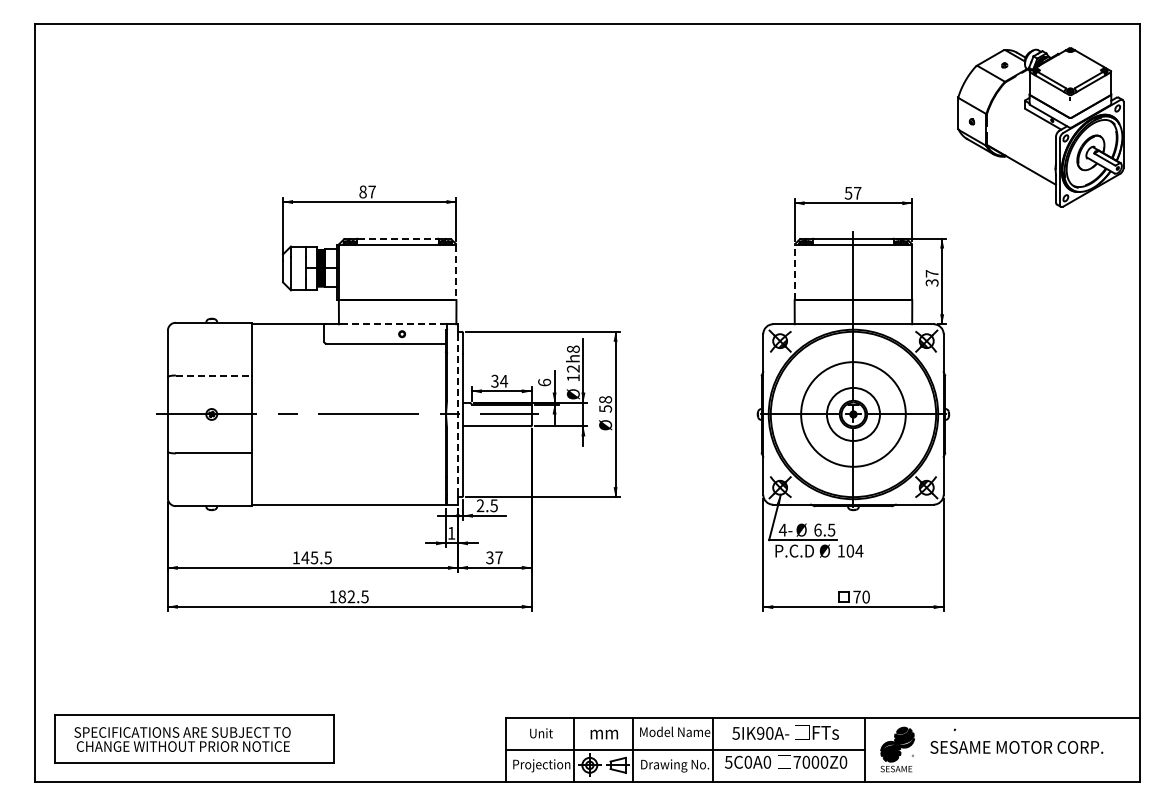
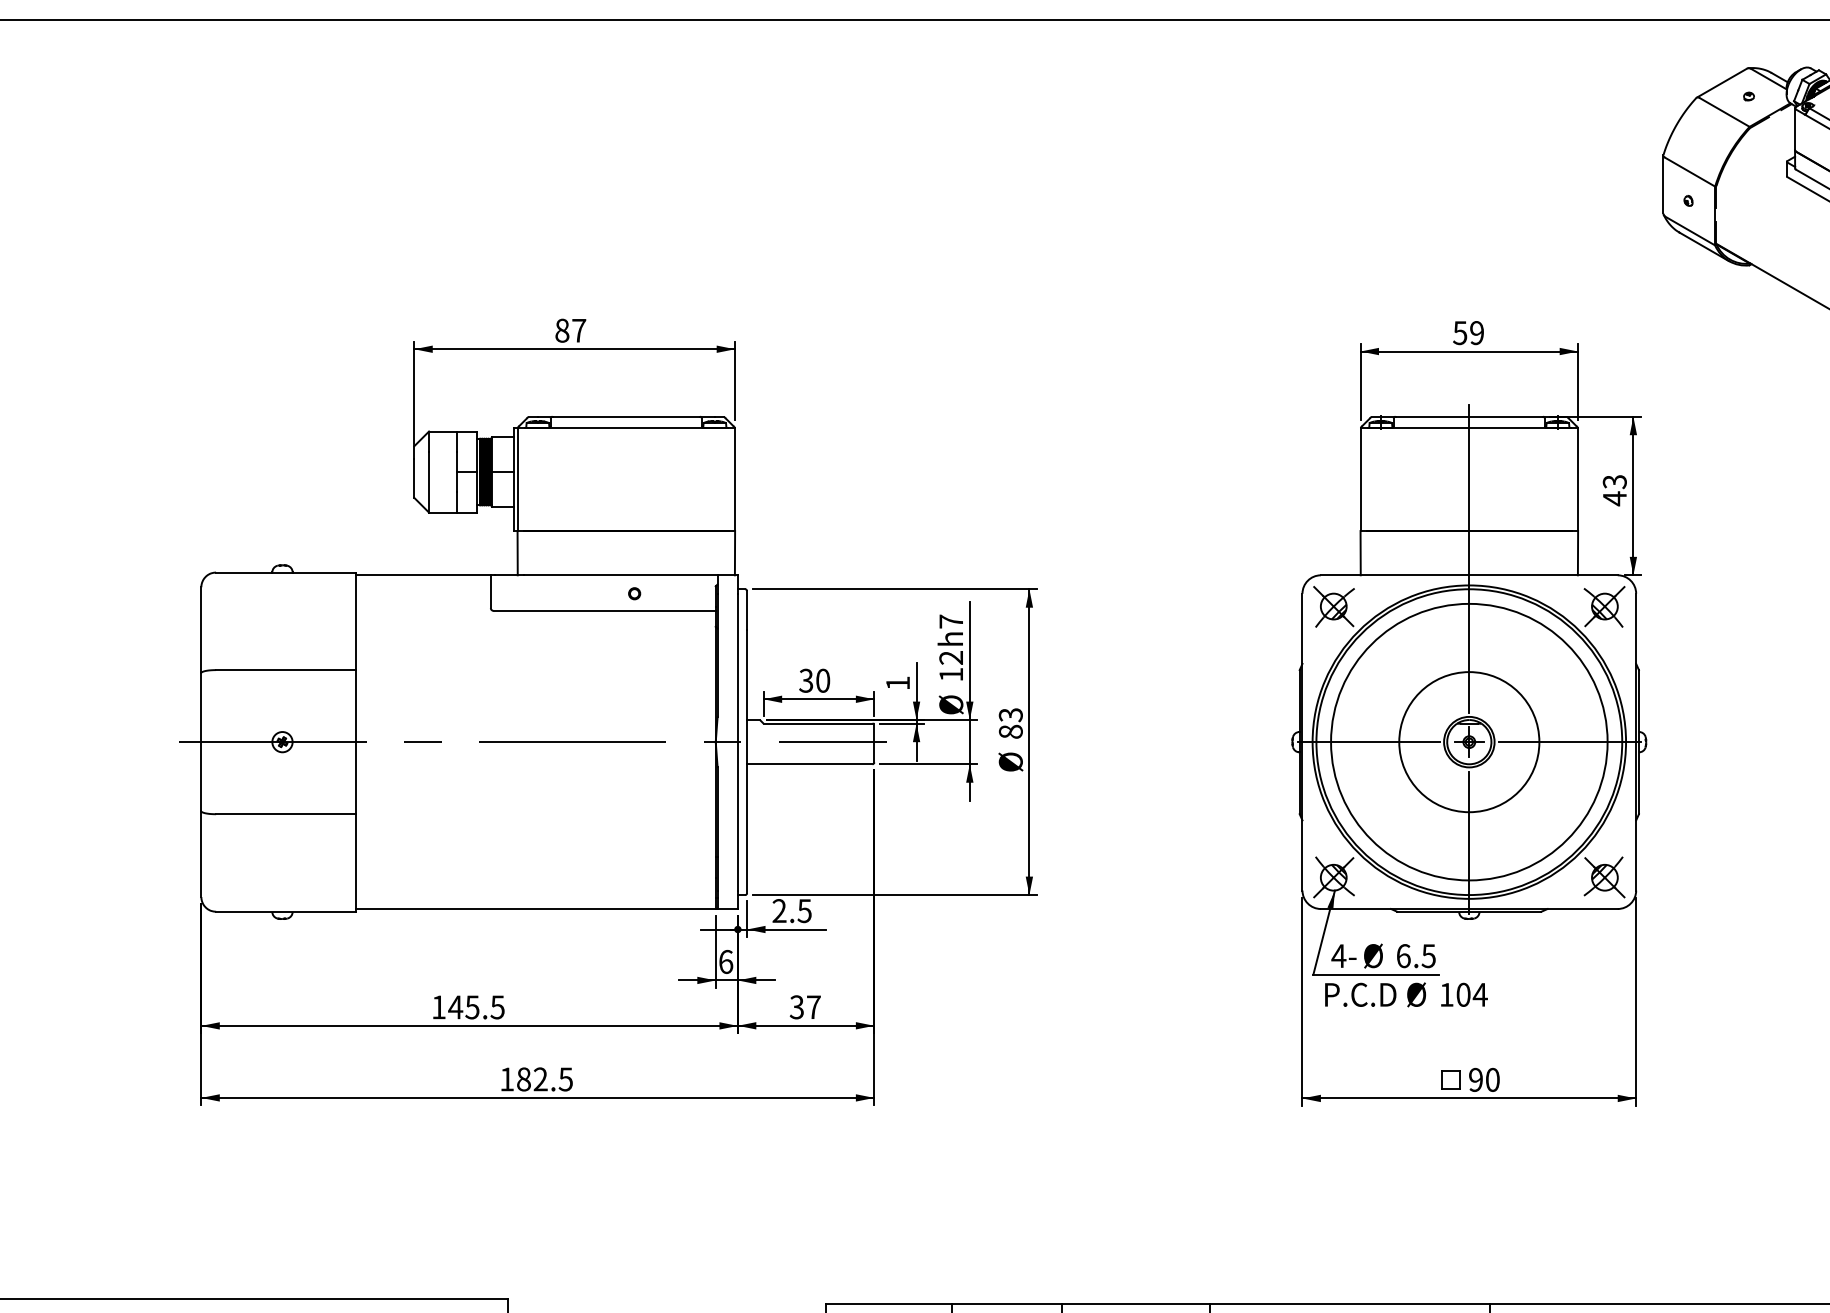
text: (857, 192) -> (1476, 331), 57 -> 59
line: (397, 238) -> (626, 416), dashed -> solid
line: (456, 272) -> (735, 479), dashed -> solid
line: (794, 272) -> (1360, 479), dashed -> solid
text: (931, 278) -> (1613, 490), 37 -> 43
line: (394, 324) -> (620, 575), dashed -> solid
text: (572, 348) -> (949, 620), h8 -> h7
line: (213, 375) -> (285, 670), dashed -> solid
text: (504, 380) -> (823, 679), 34 -> 30
text: (544, 382) -> (897, 683), 6 -> 1
text: (605, 404) -> (1010, 723), 58 -> 83
line: (457, 414) -> (736, 742), dashed -> solid
circle: (853, 414) -> (1469, 742), size x1.43
circle: (853, 414) -> (1469, 742), size x1.43
text: (451, 532) -> (725, 960), 1 -> 6
text: (856, 596) -> (1474, 1078), 70 -> 90

